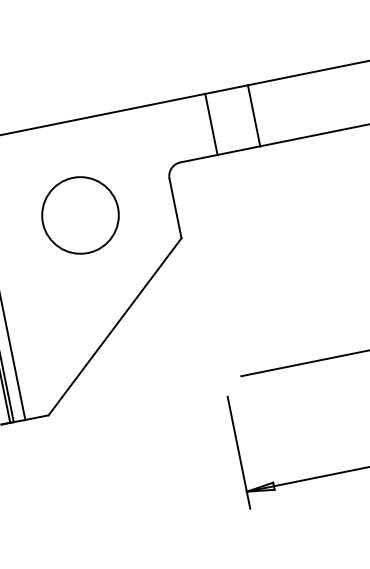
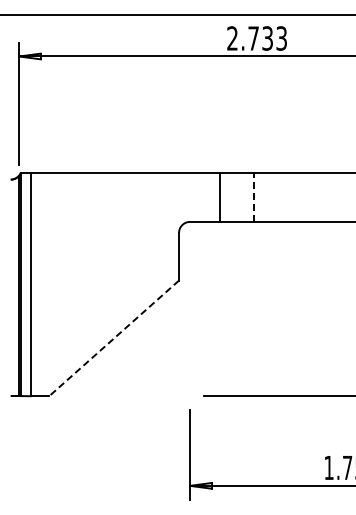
line: (254, 114) -> (254, 196), solid -> dashed
circle: (80, 215) -> (104, 247), removed
line: (115, 326) -> (114, 338), solid -> dashed

